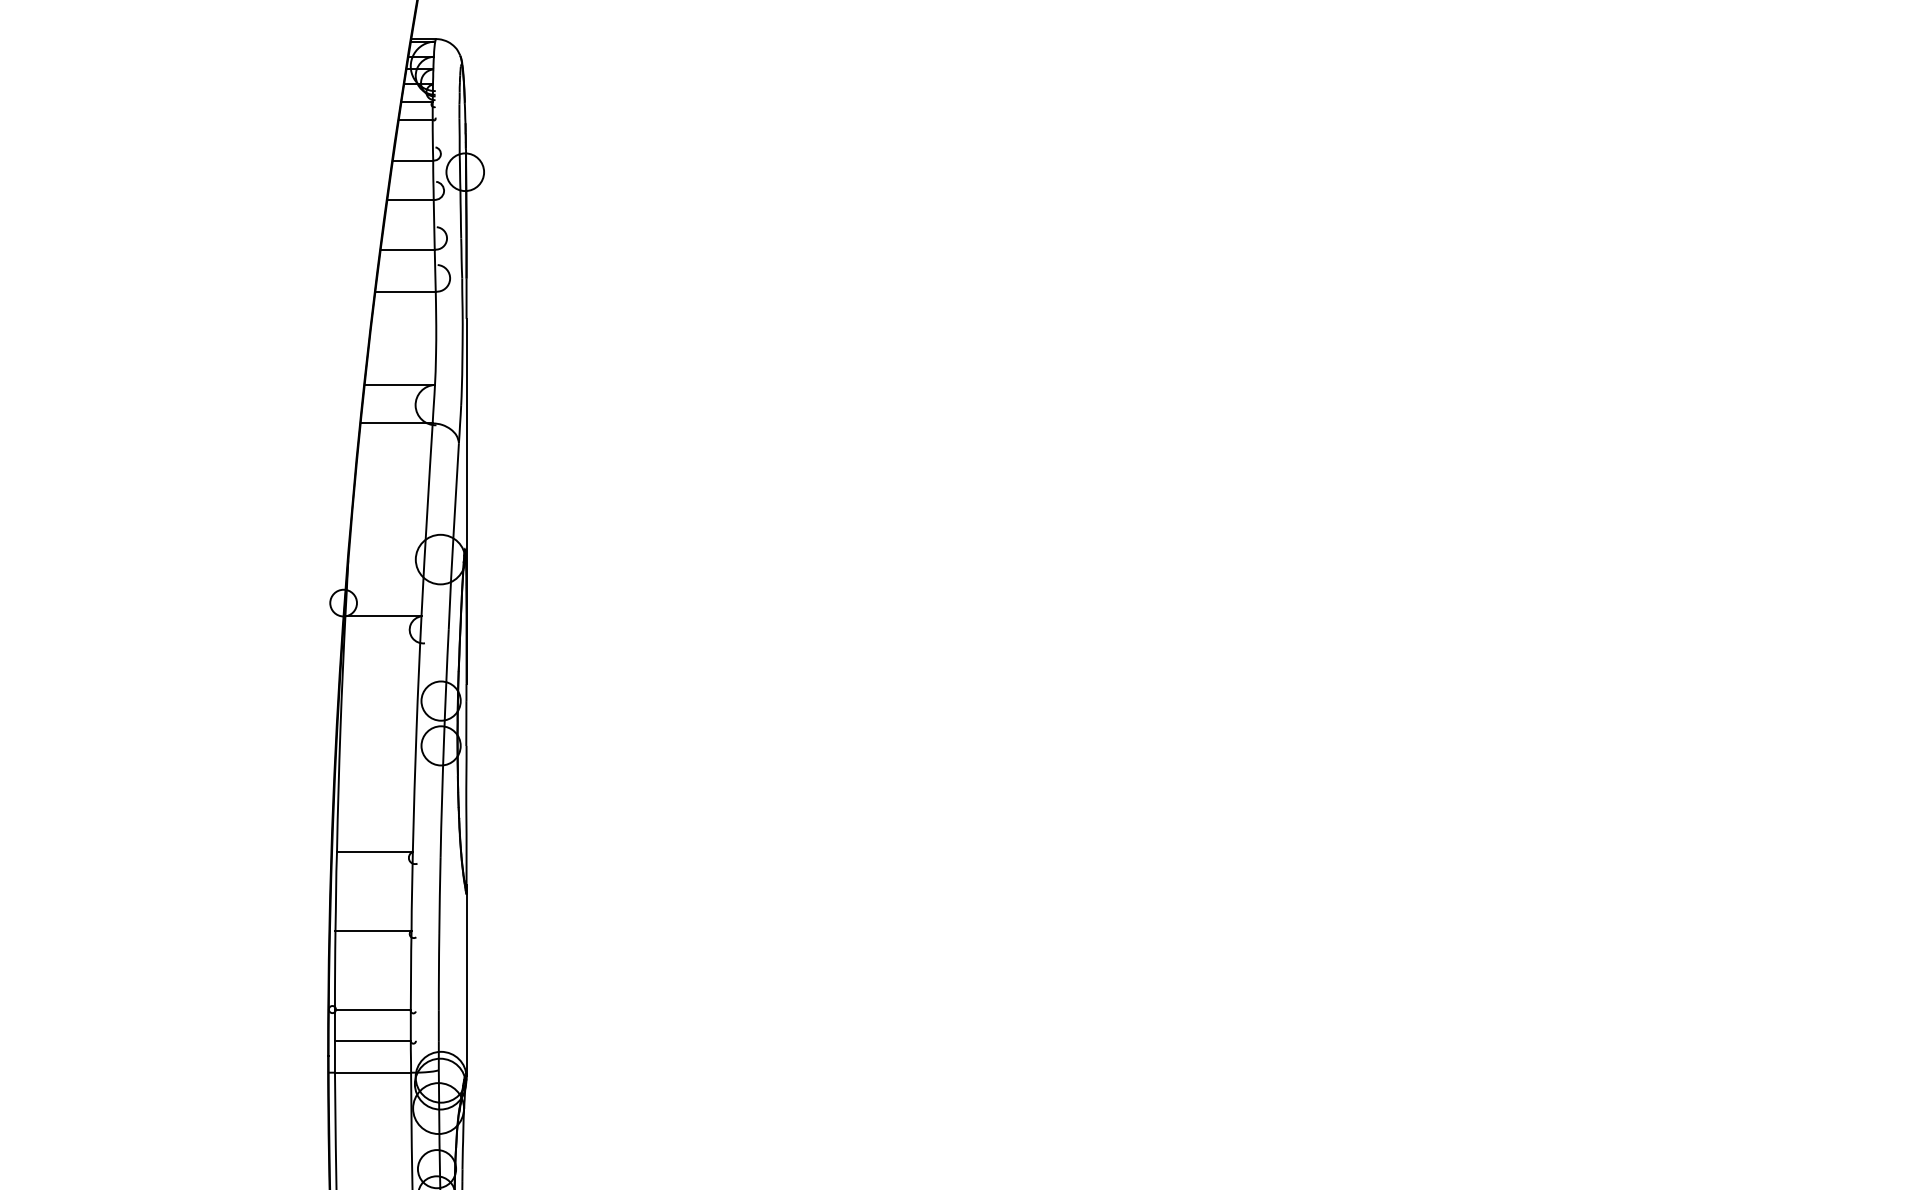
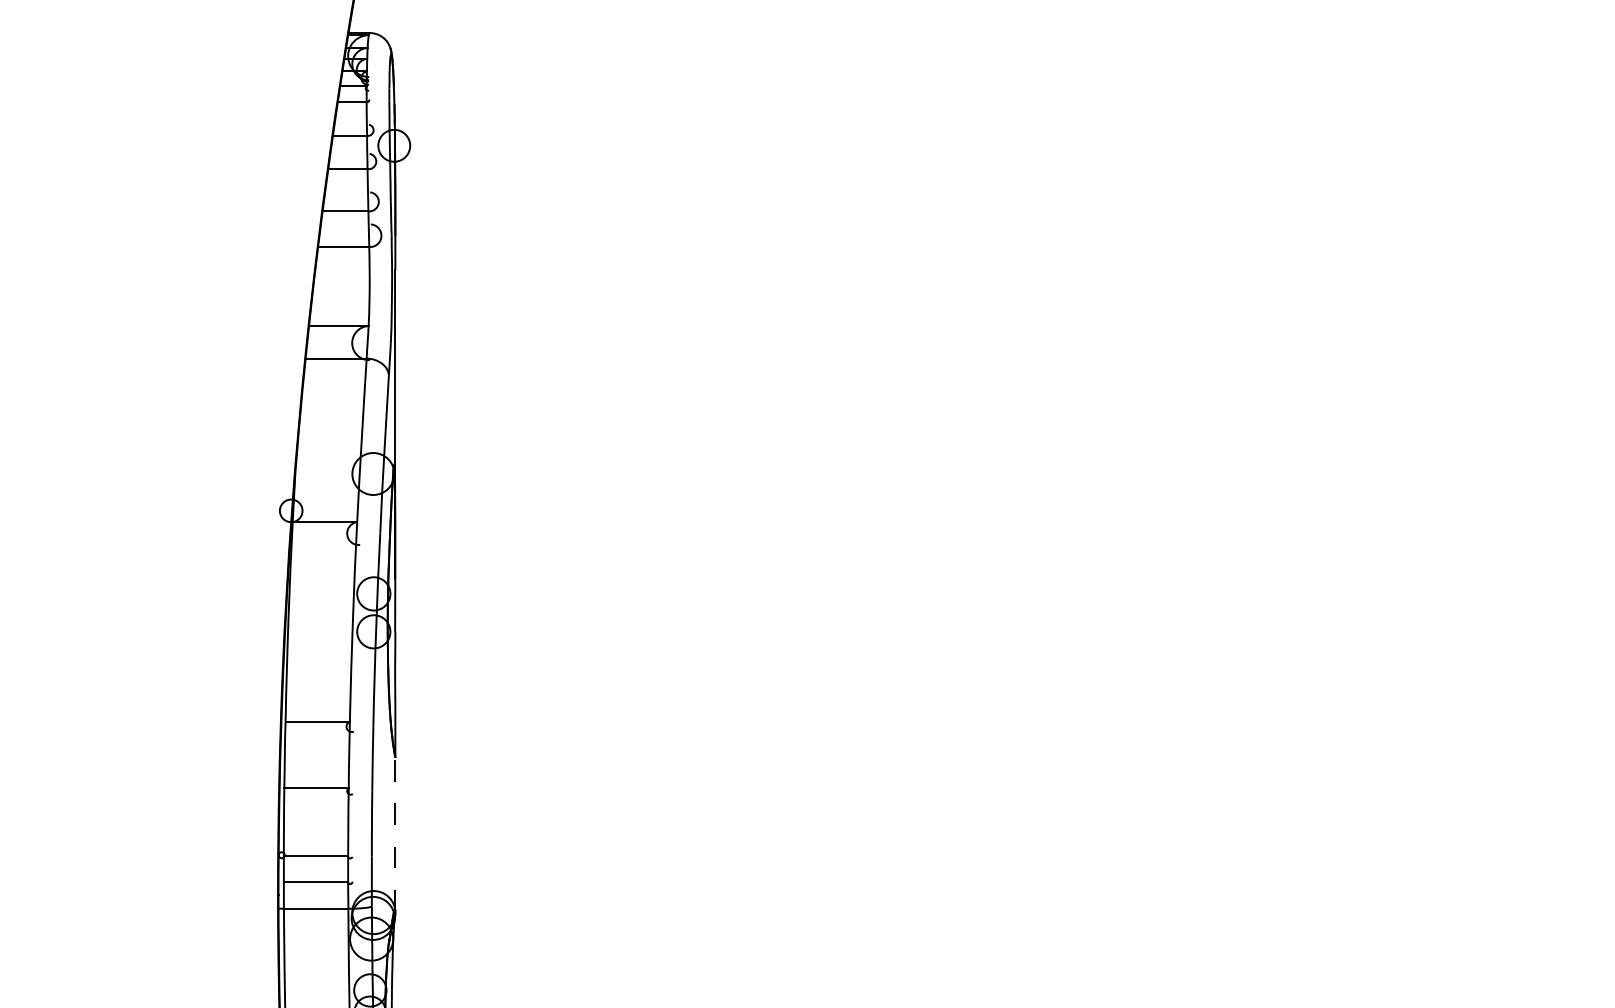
line: (466, 980) -> (395, 830), solid -> dashed

